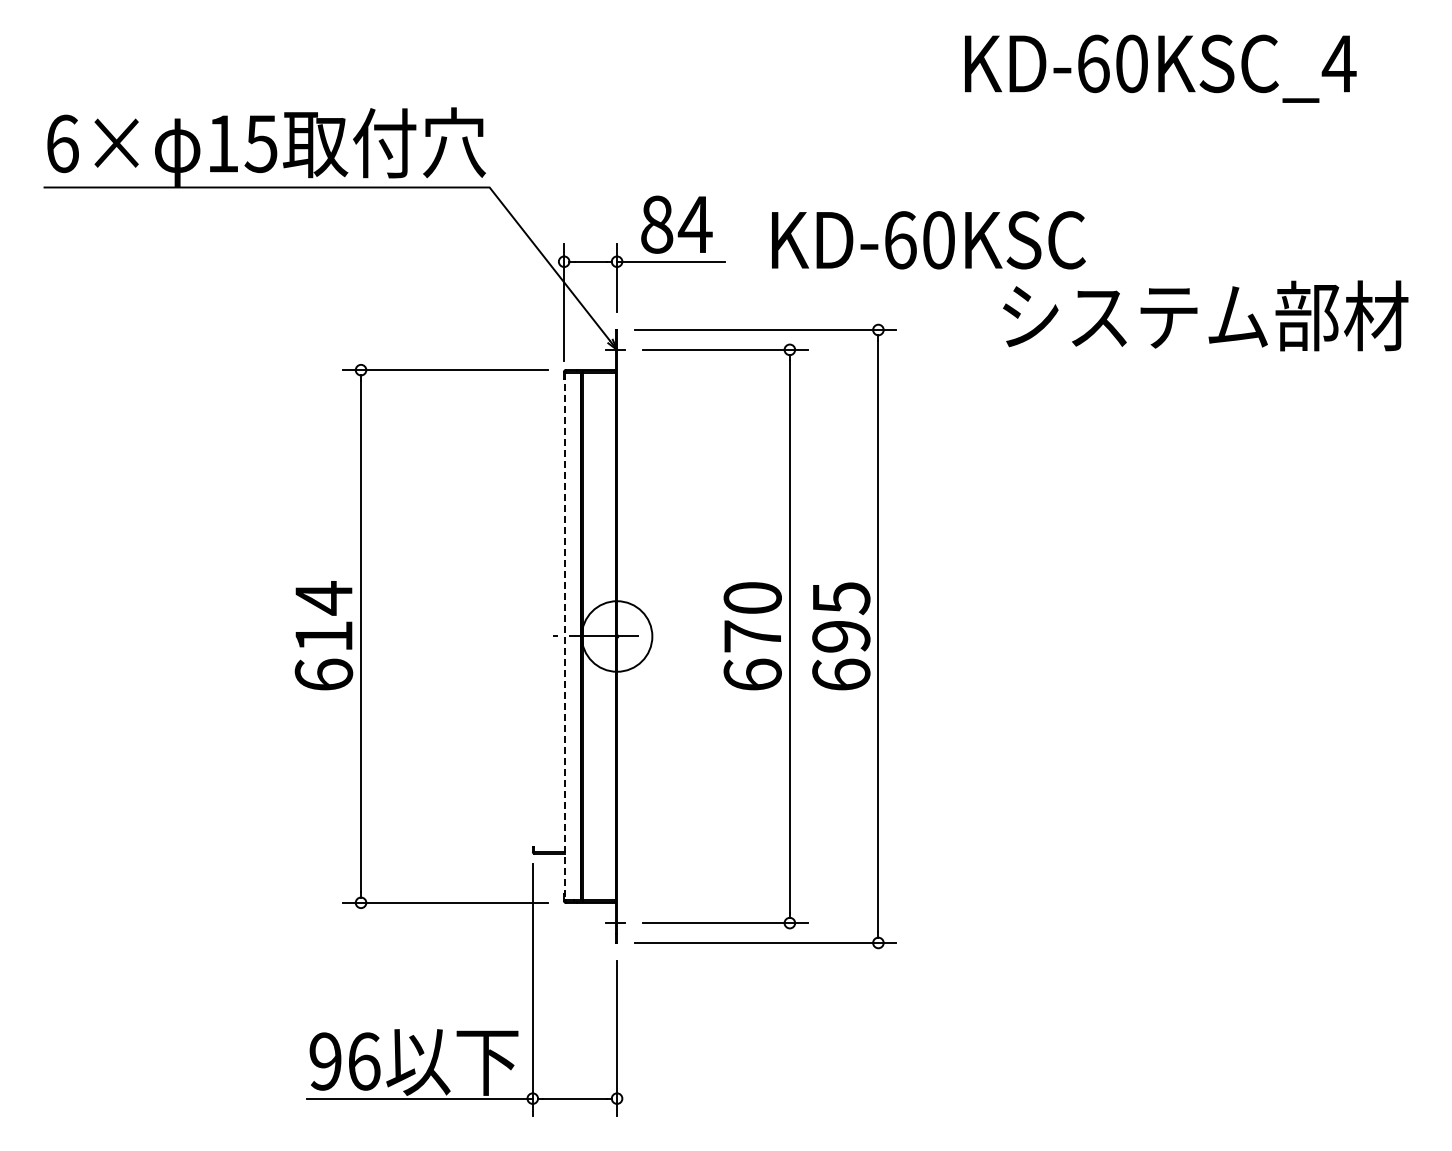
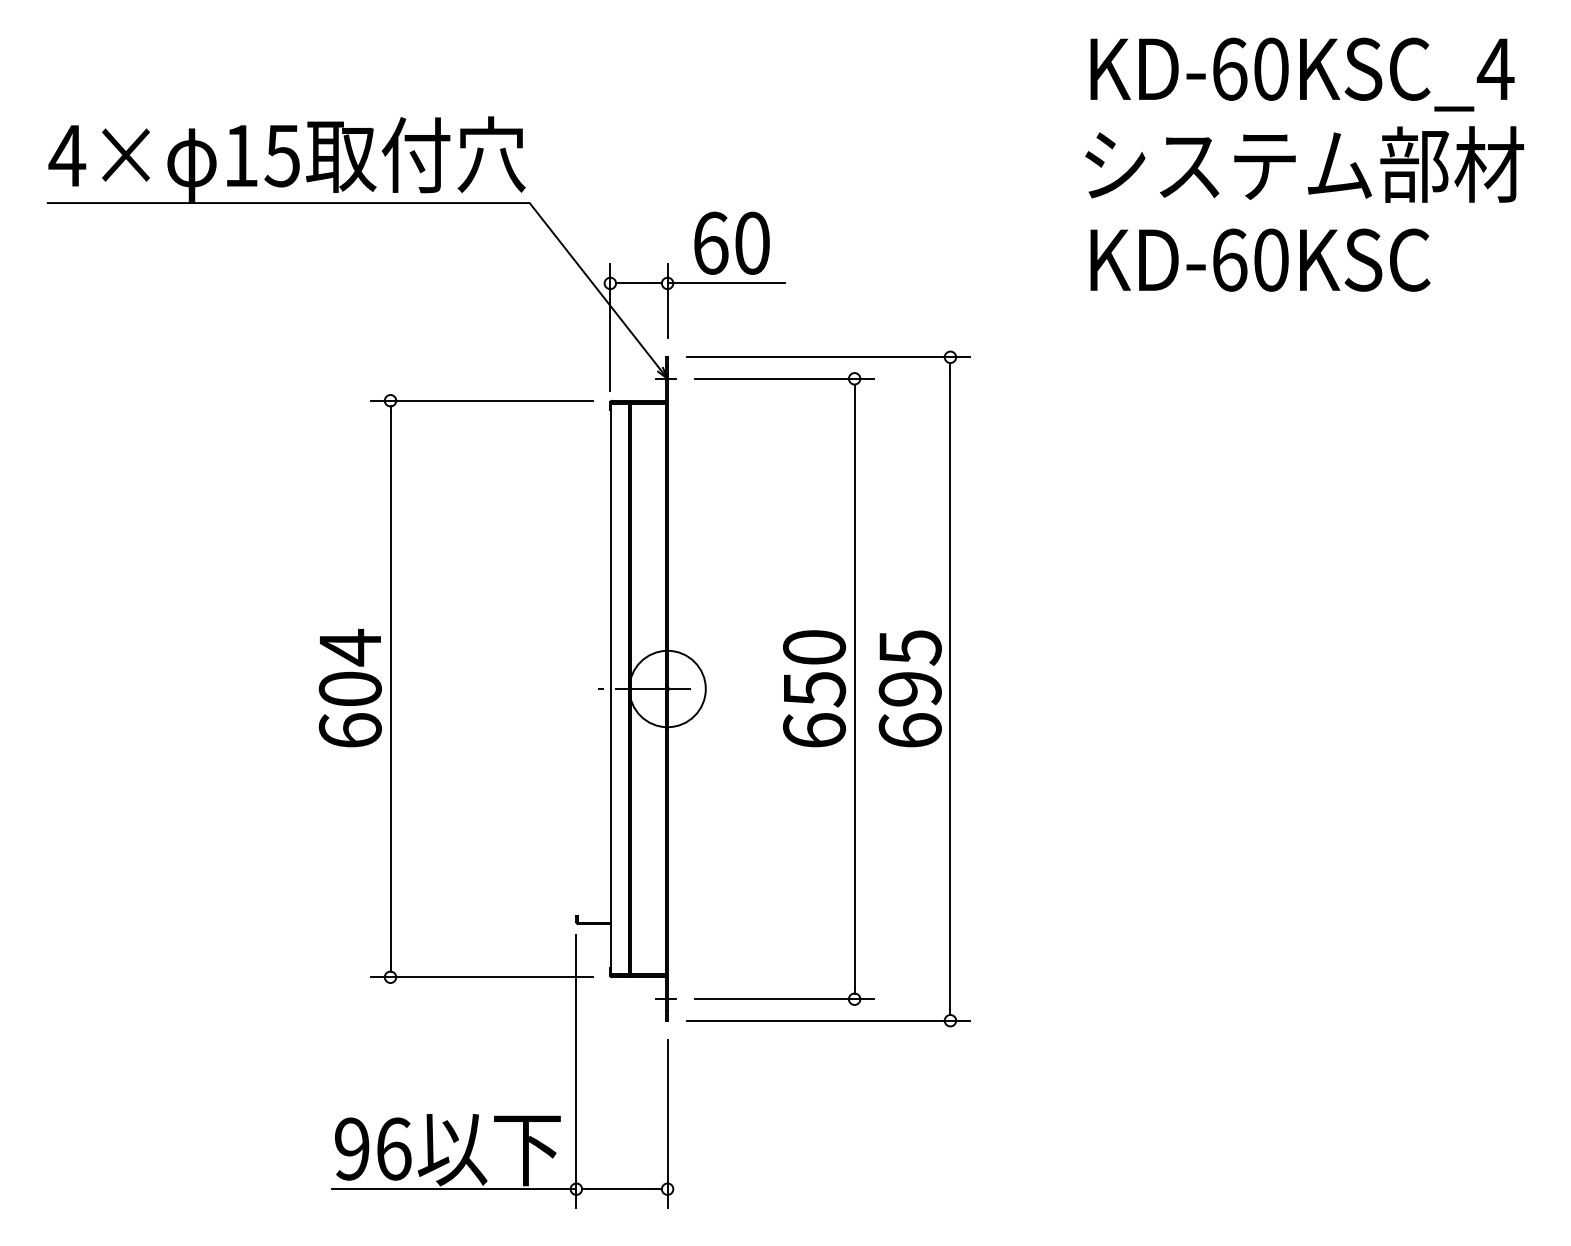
text: (1160, 68) -> (1302, 74), moved
text: (62, 143) -> (67, 155), 6× -> 4×
text: (676, 224) -> (731, 243), 84 -> 60
text: (928, 240) -> (1260, 260), moved
text: (1205, 315) -> (1304, 164), moved
text: (323, 636) -> (349, 689), 614 -> 604
line: (564, 636) -> (610, 689), dashed -> solid
text: (752, 636) -> (814, 689), 670 -> 650

